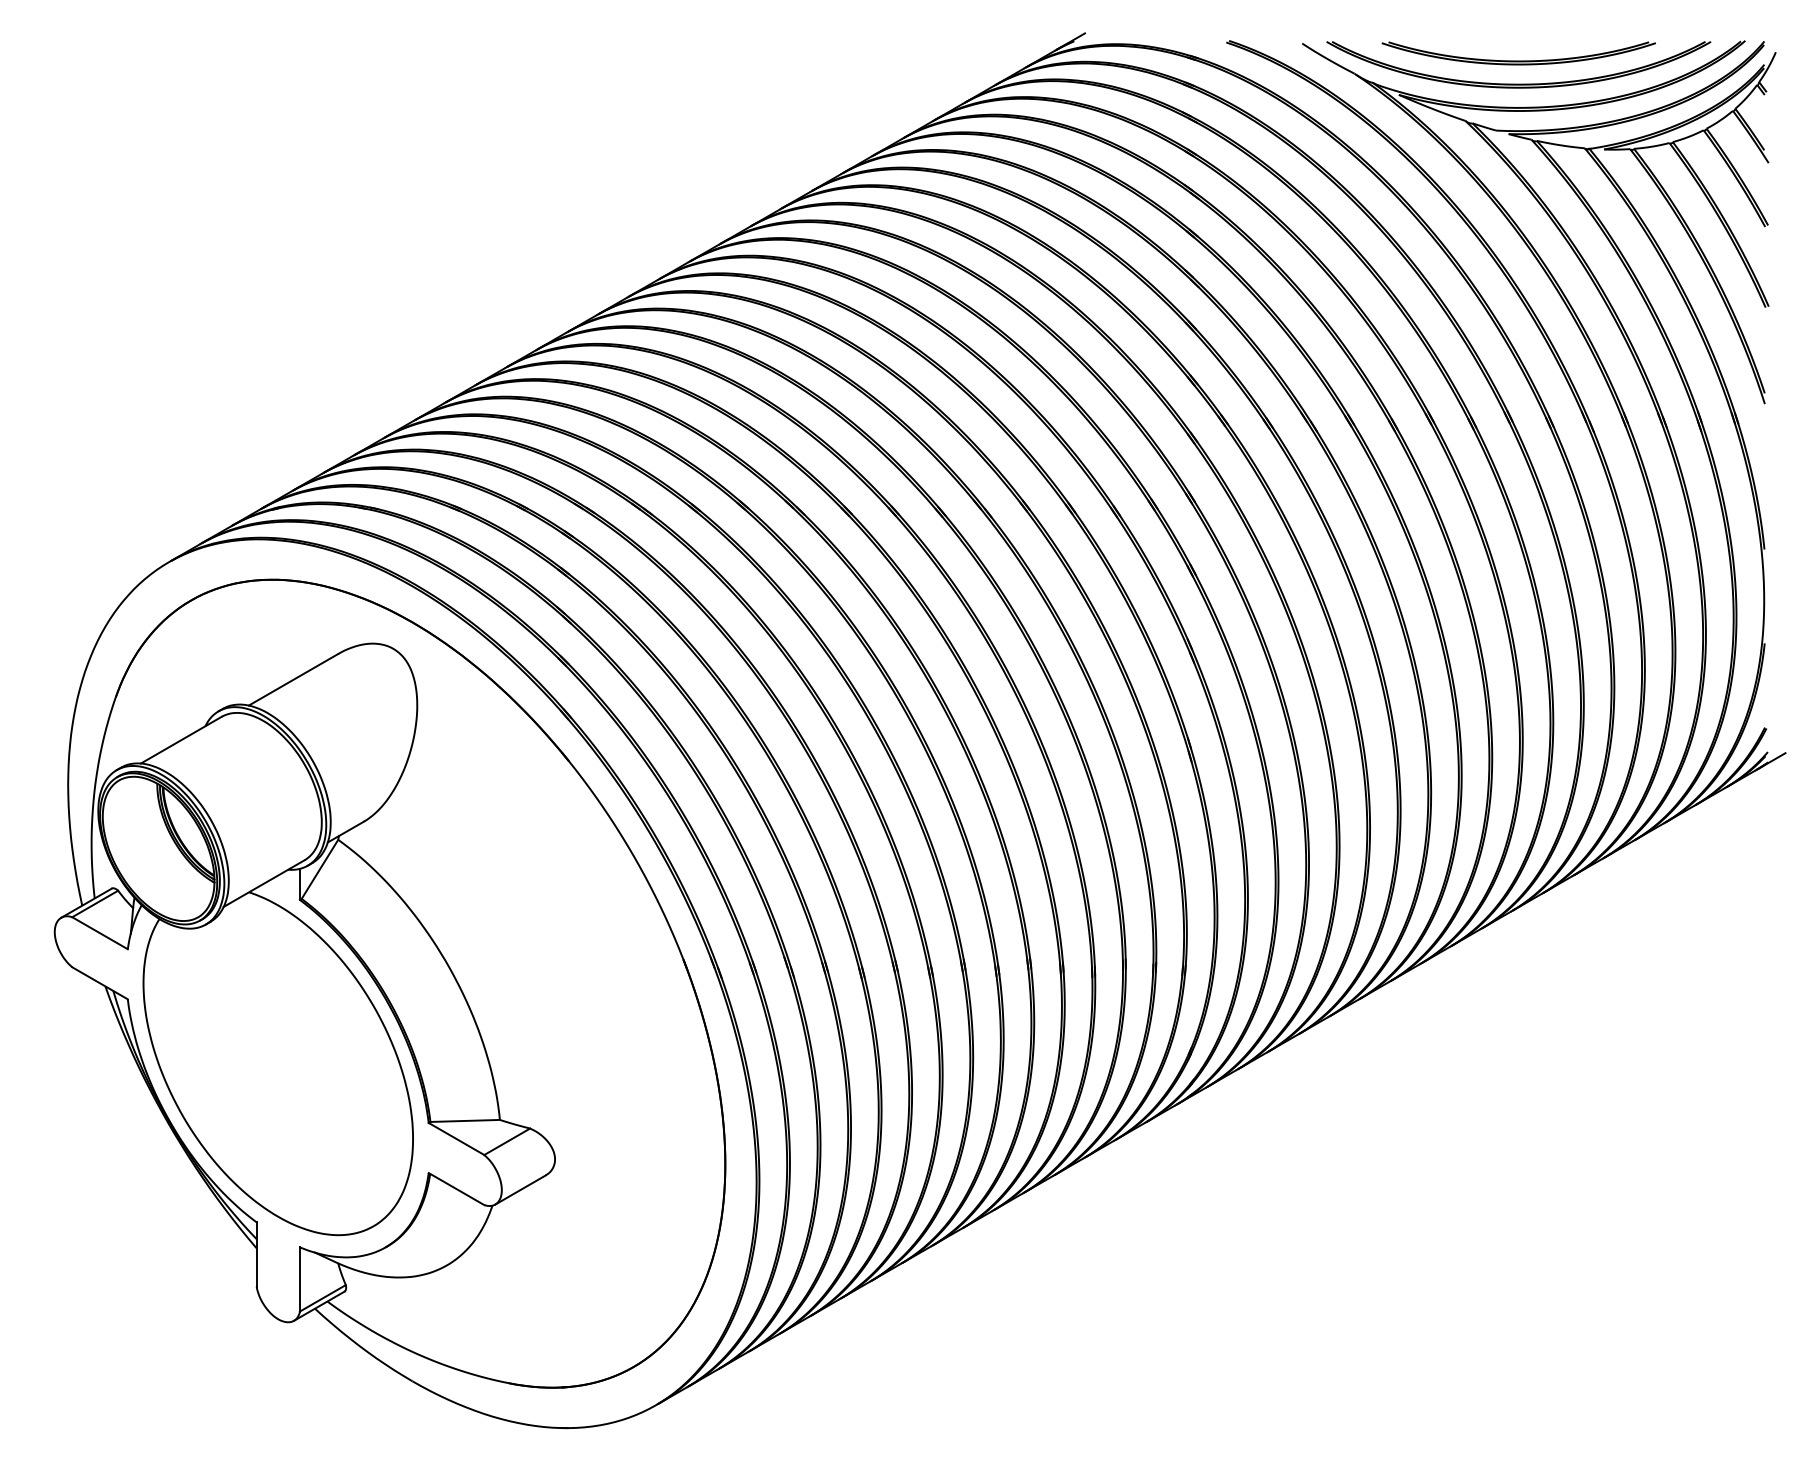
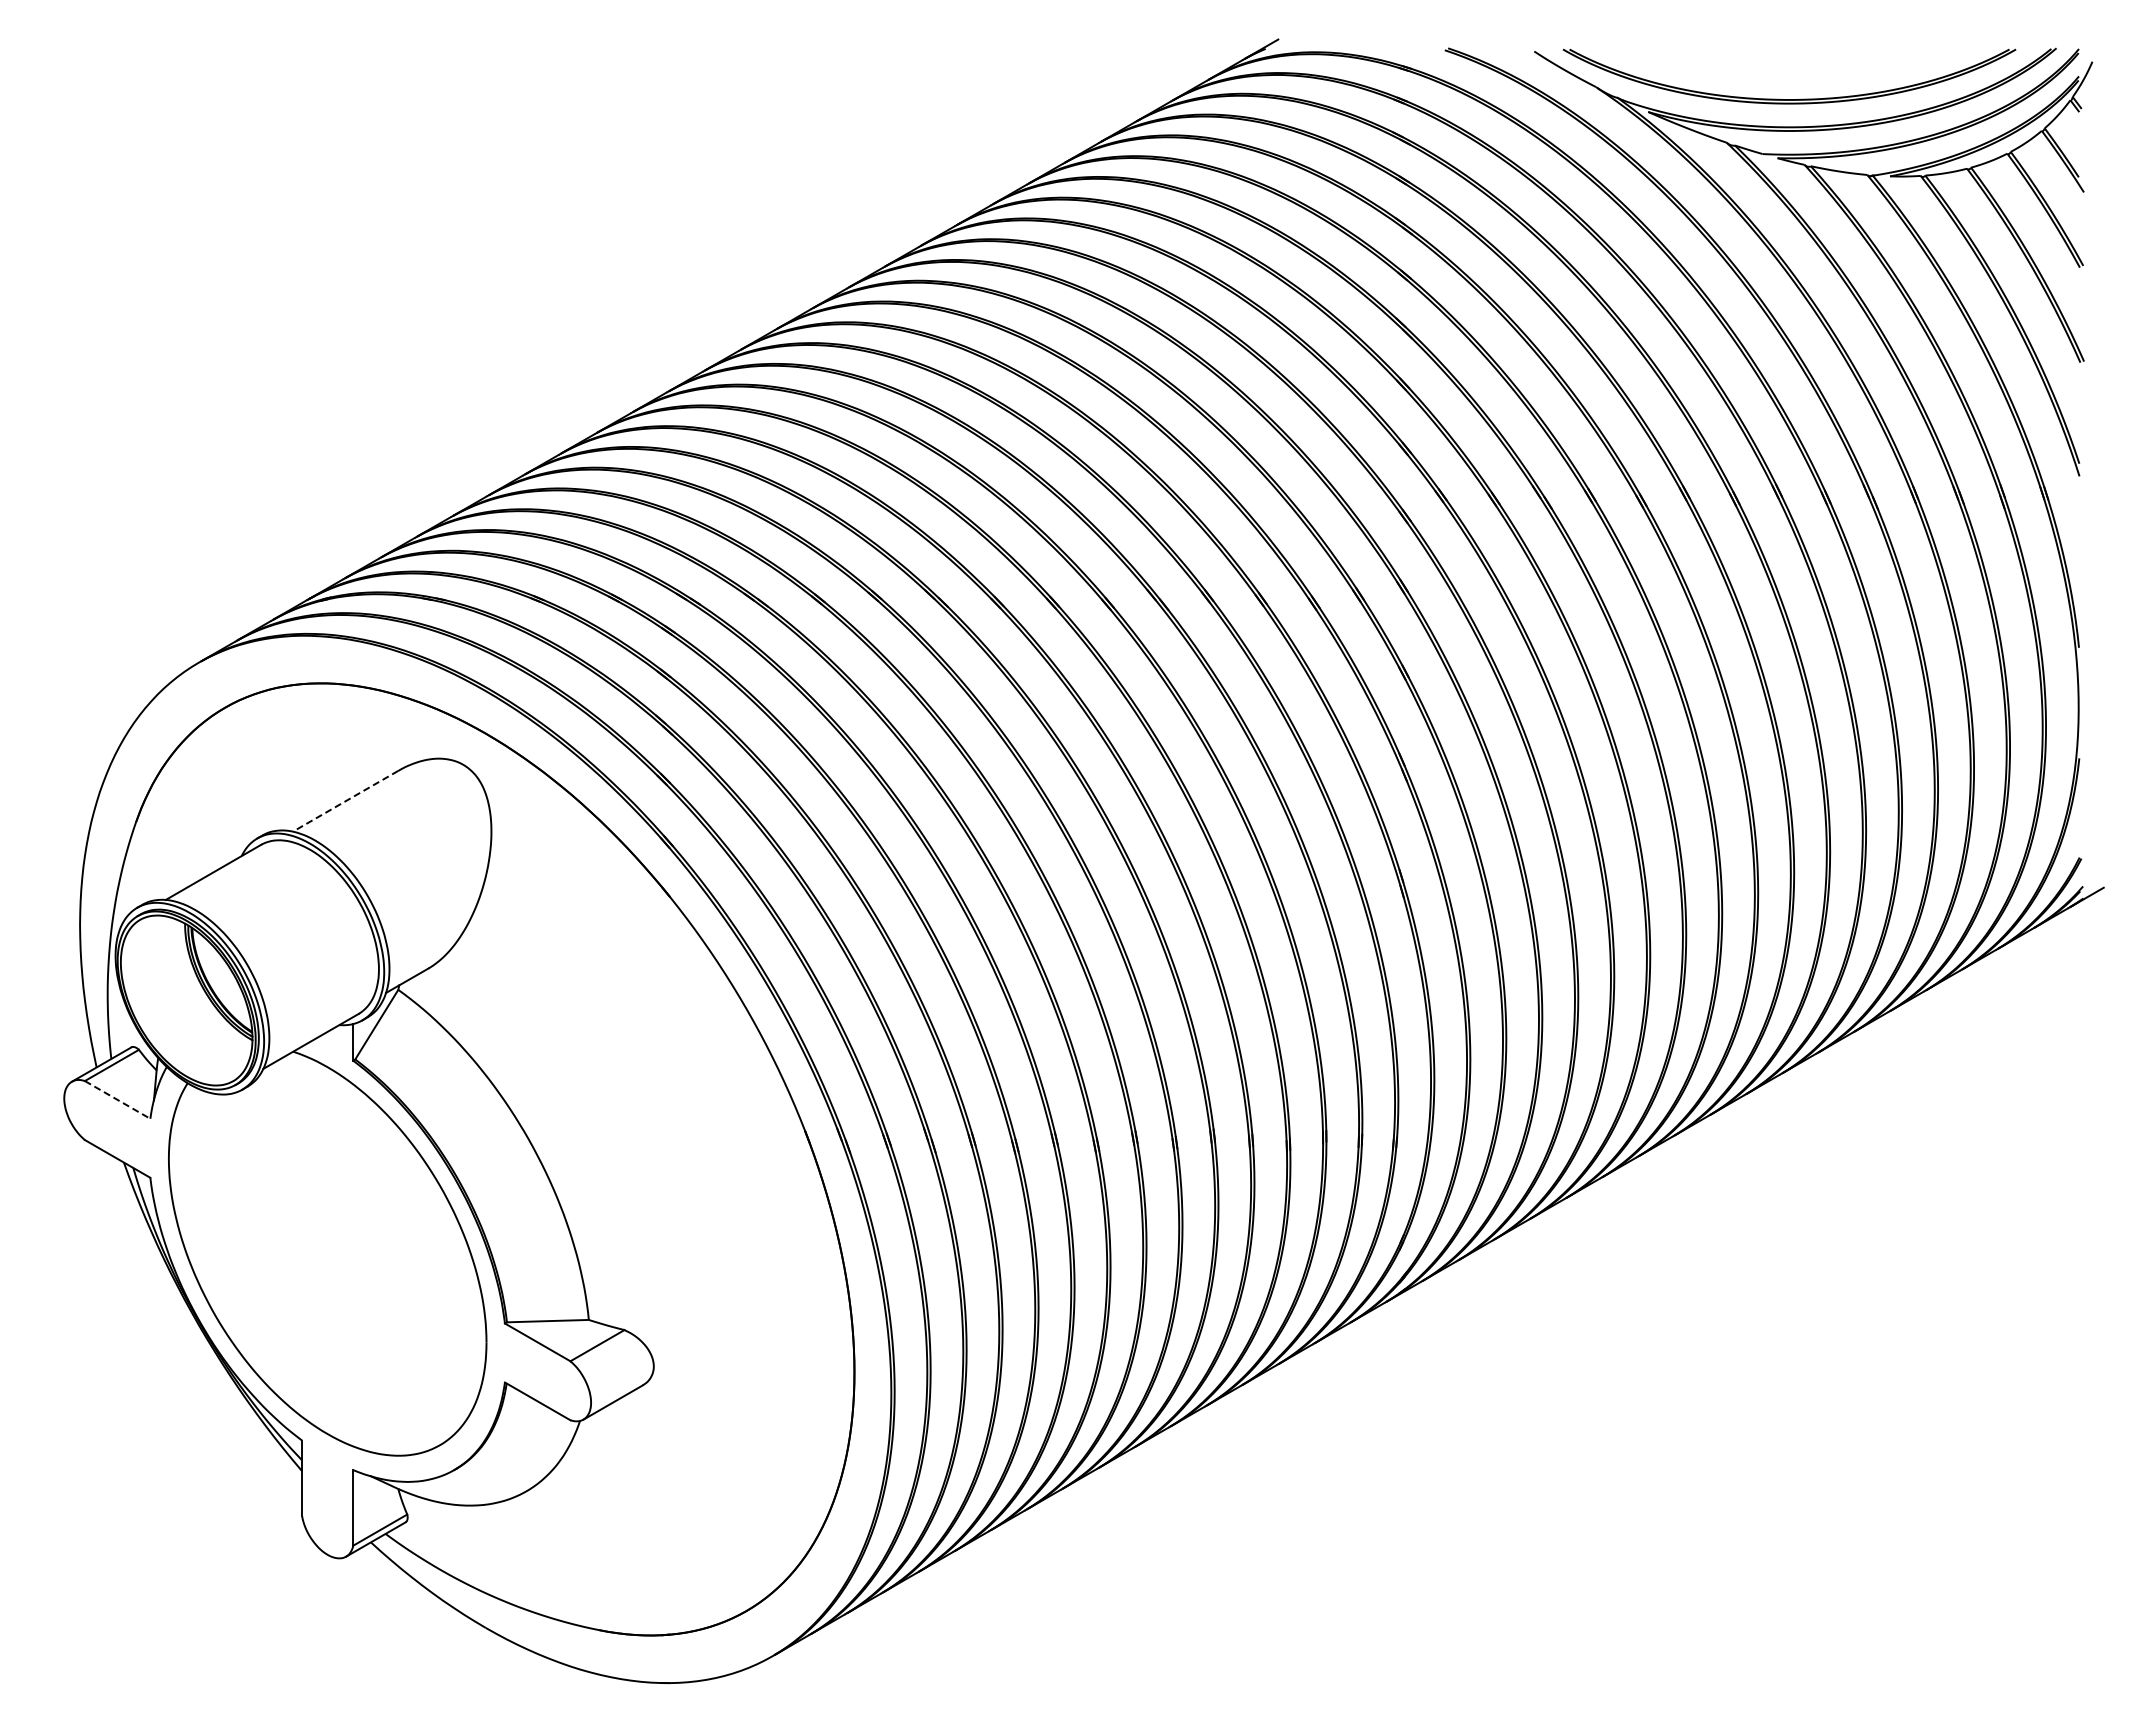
part: (1518, 60) -> (1789, 71), removed
line: (293, 679) -> (345, 801), solid -> dashed
line: (99, 932) -> (117, 1099), solid -> dashed

